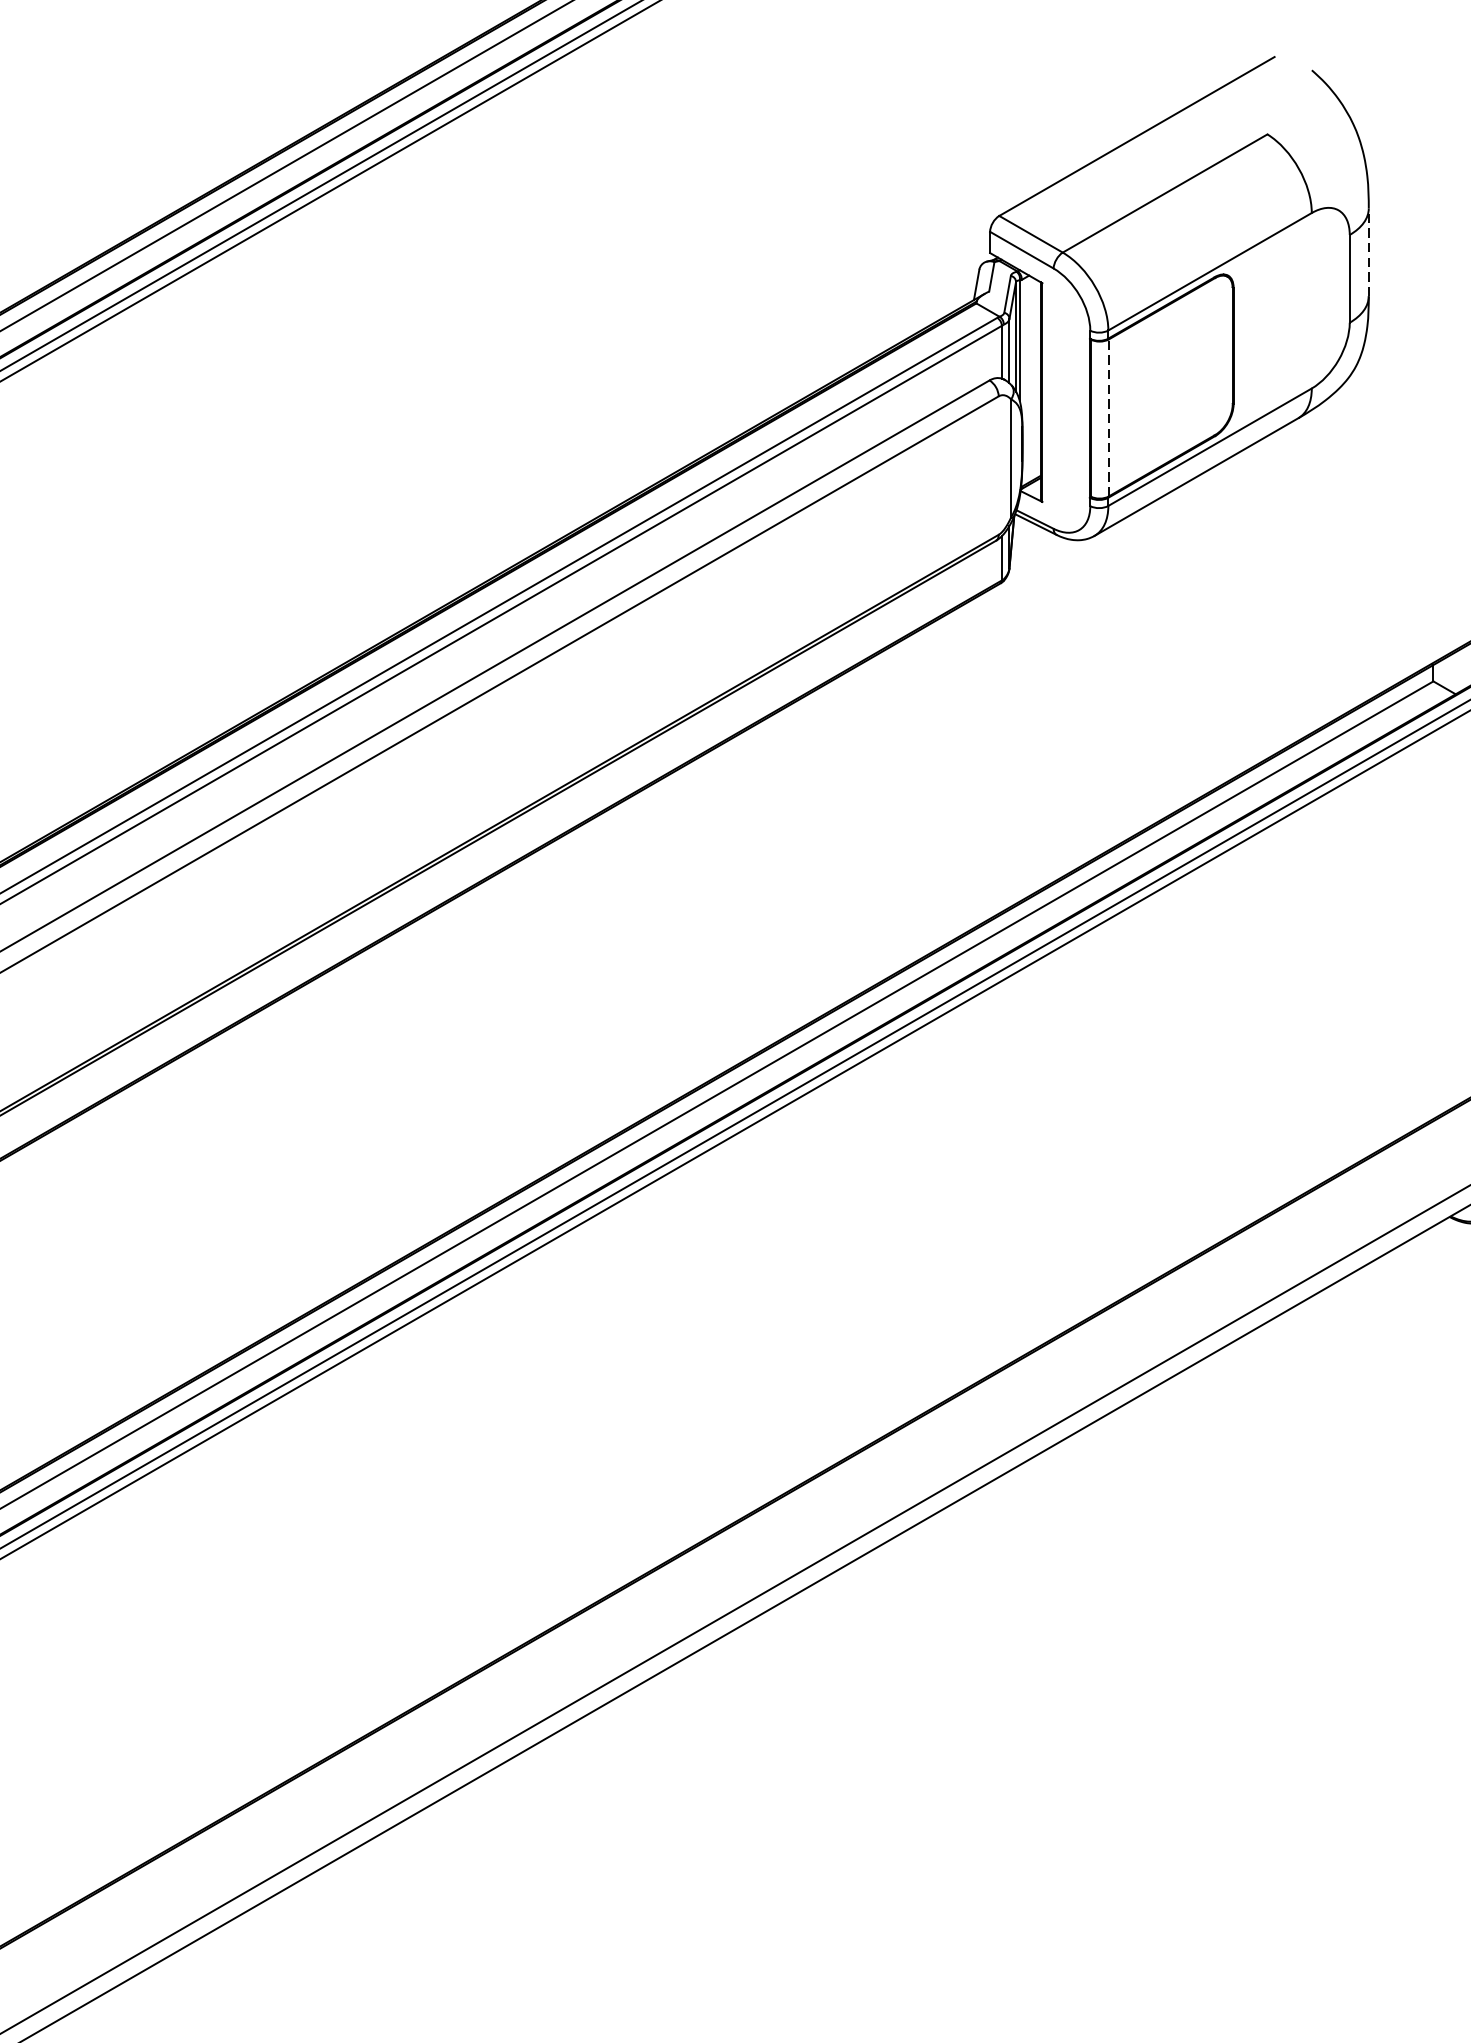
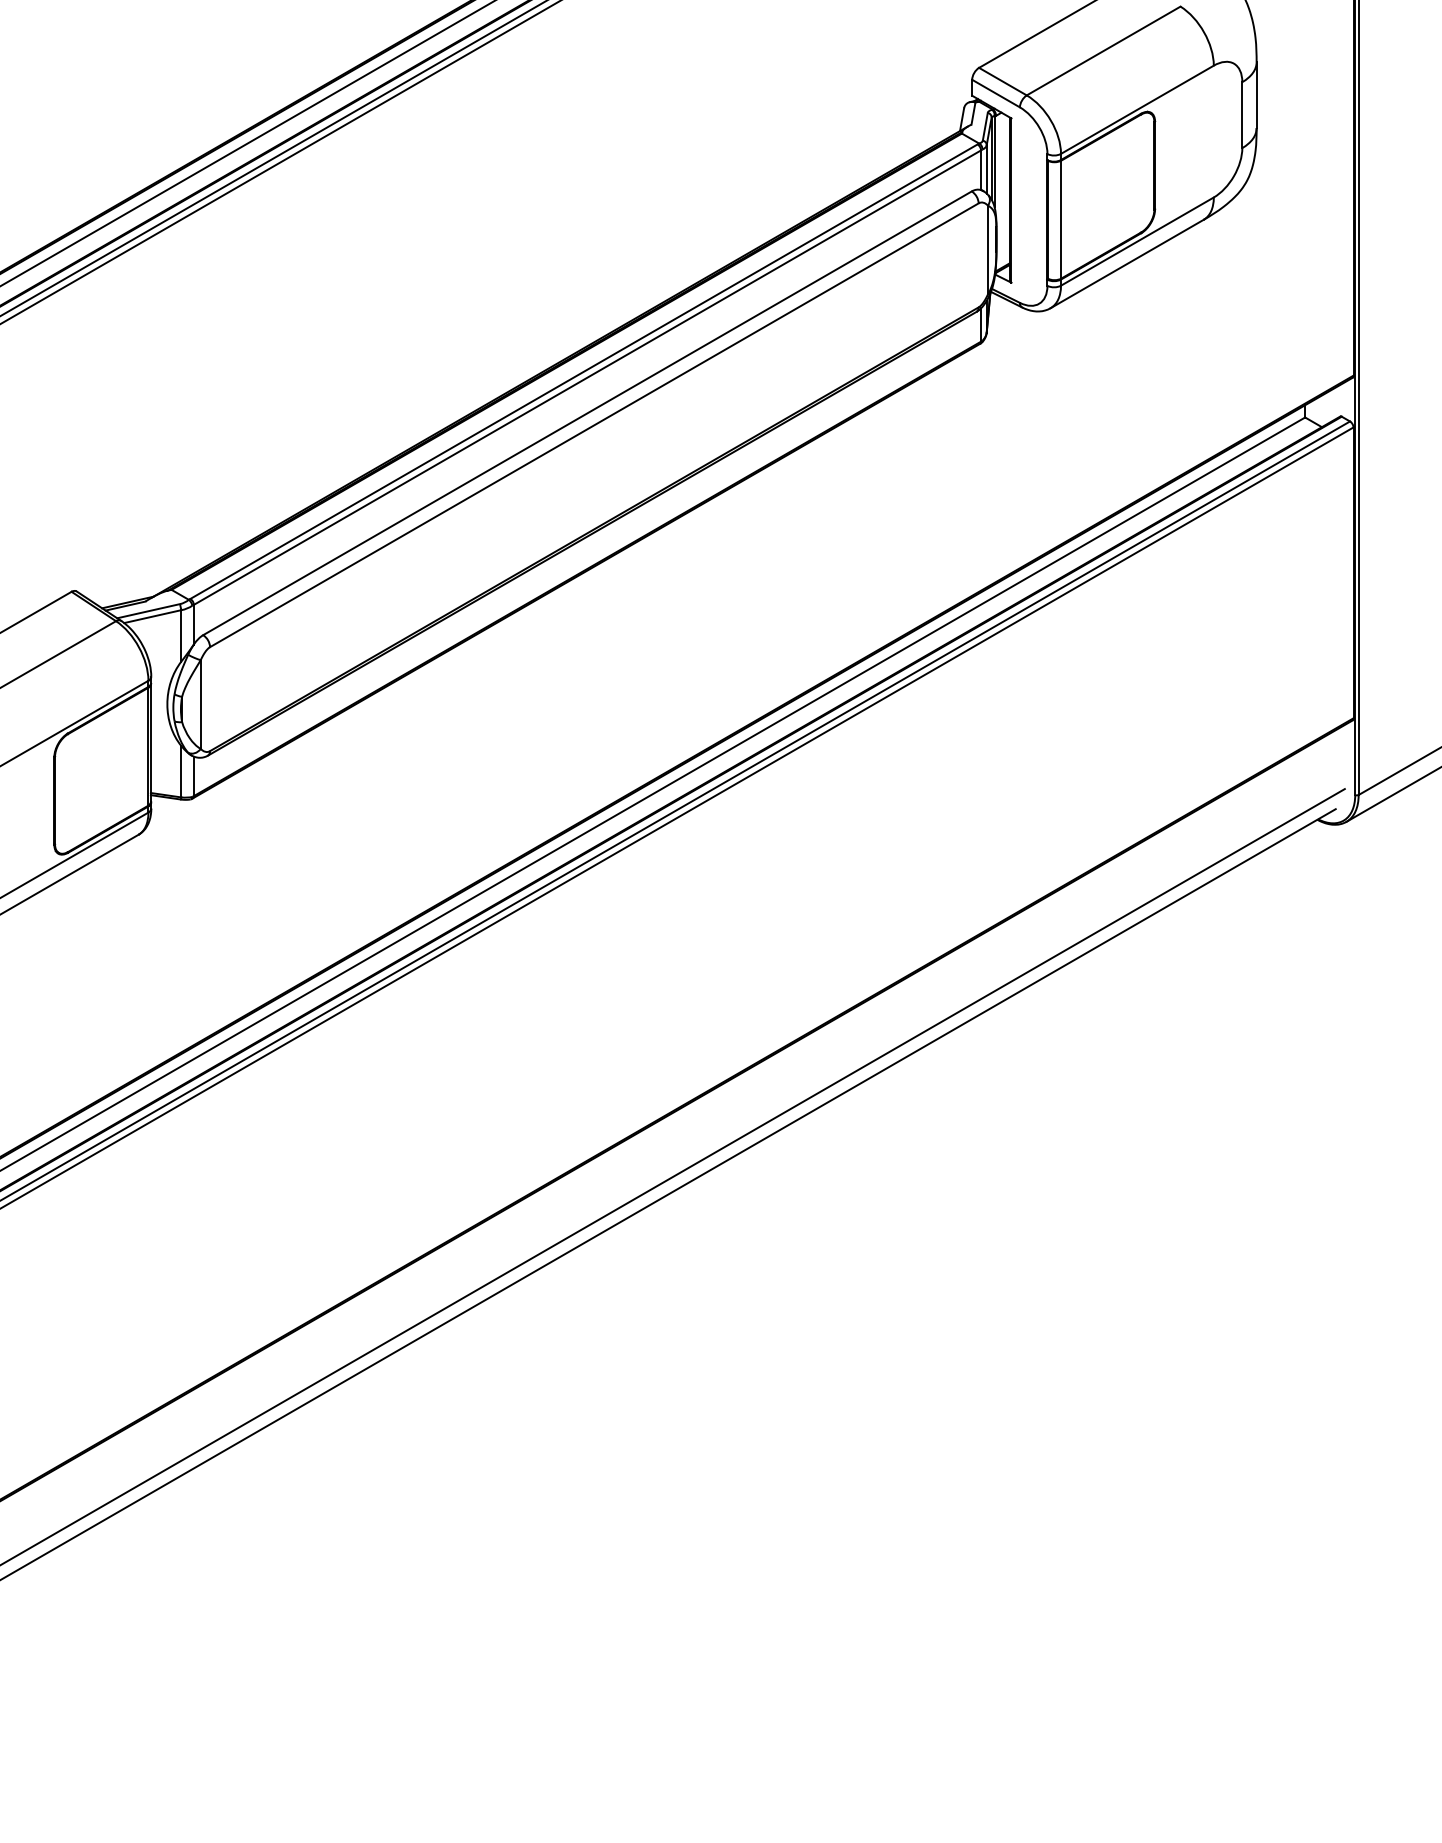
line: (1368, 252) -> (1256, 95), dashed -> solid
line: (1109, 417) -> (1061, 219), dashed -> solid

